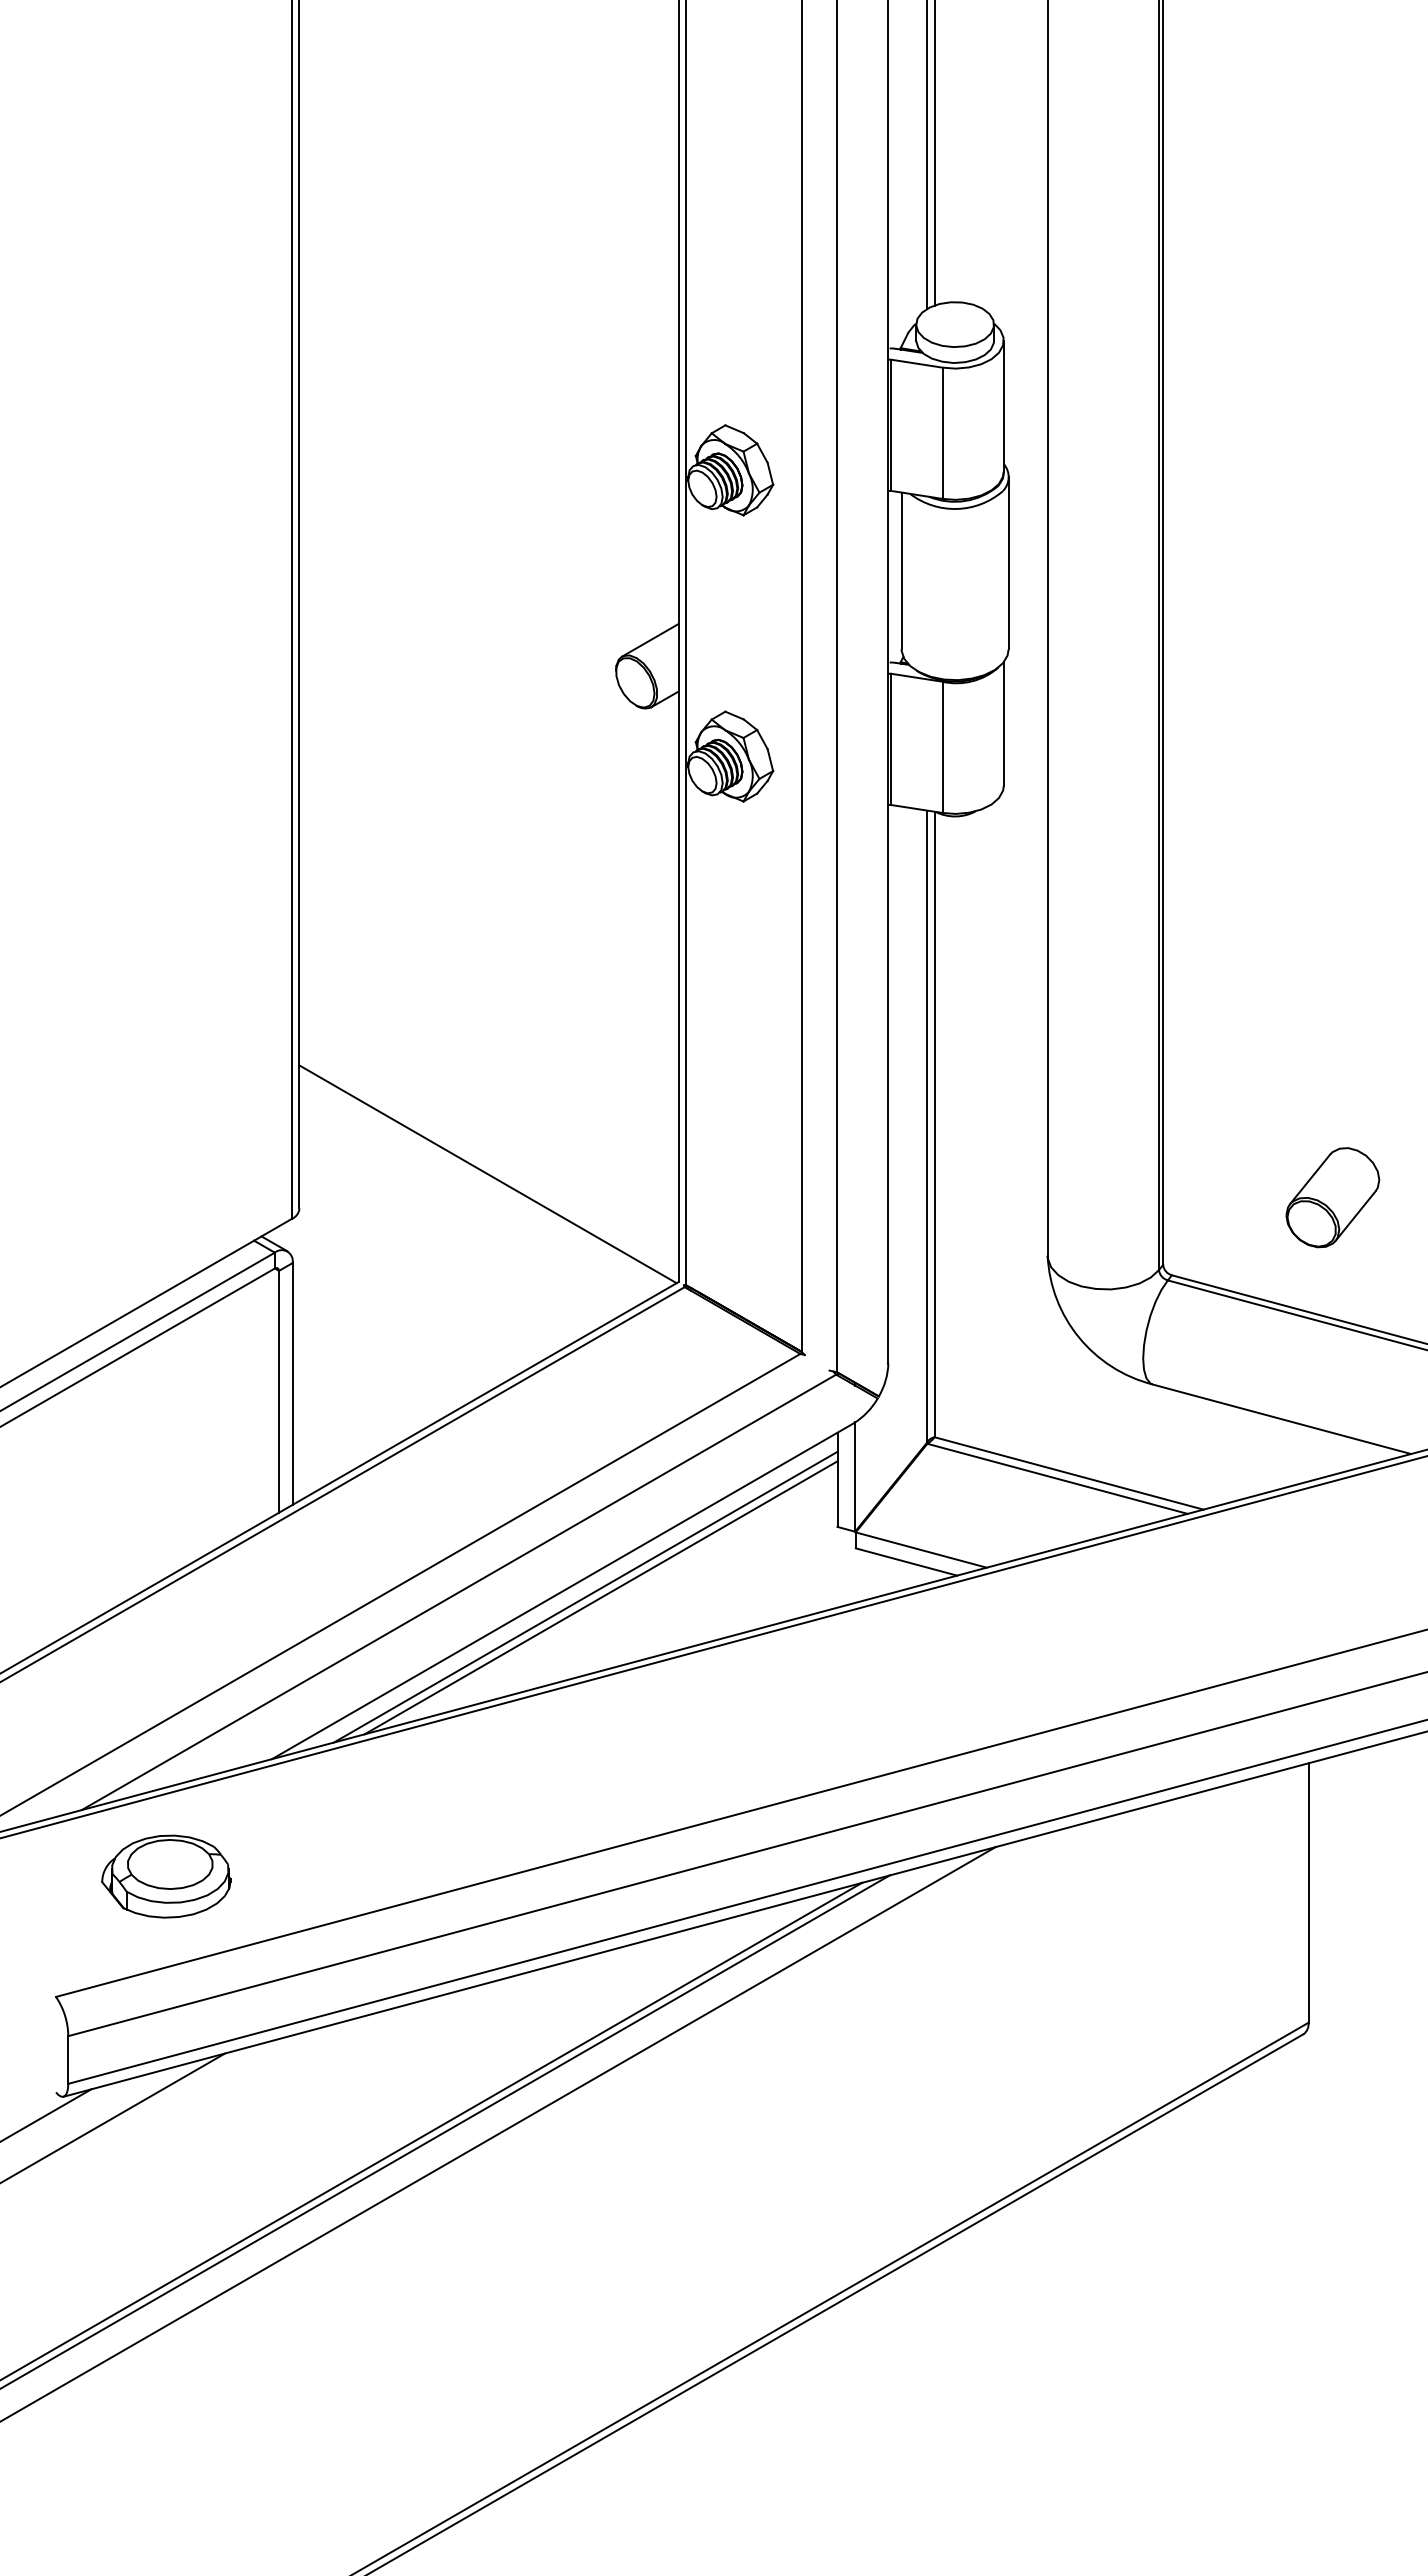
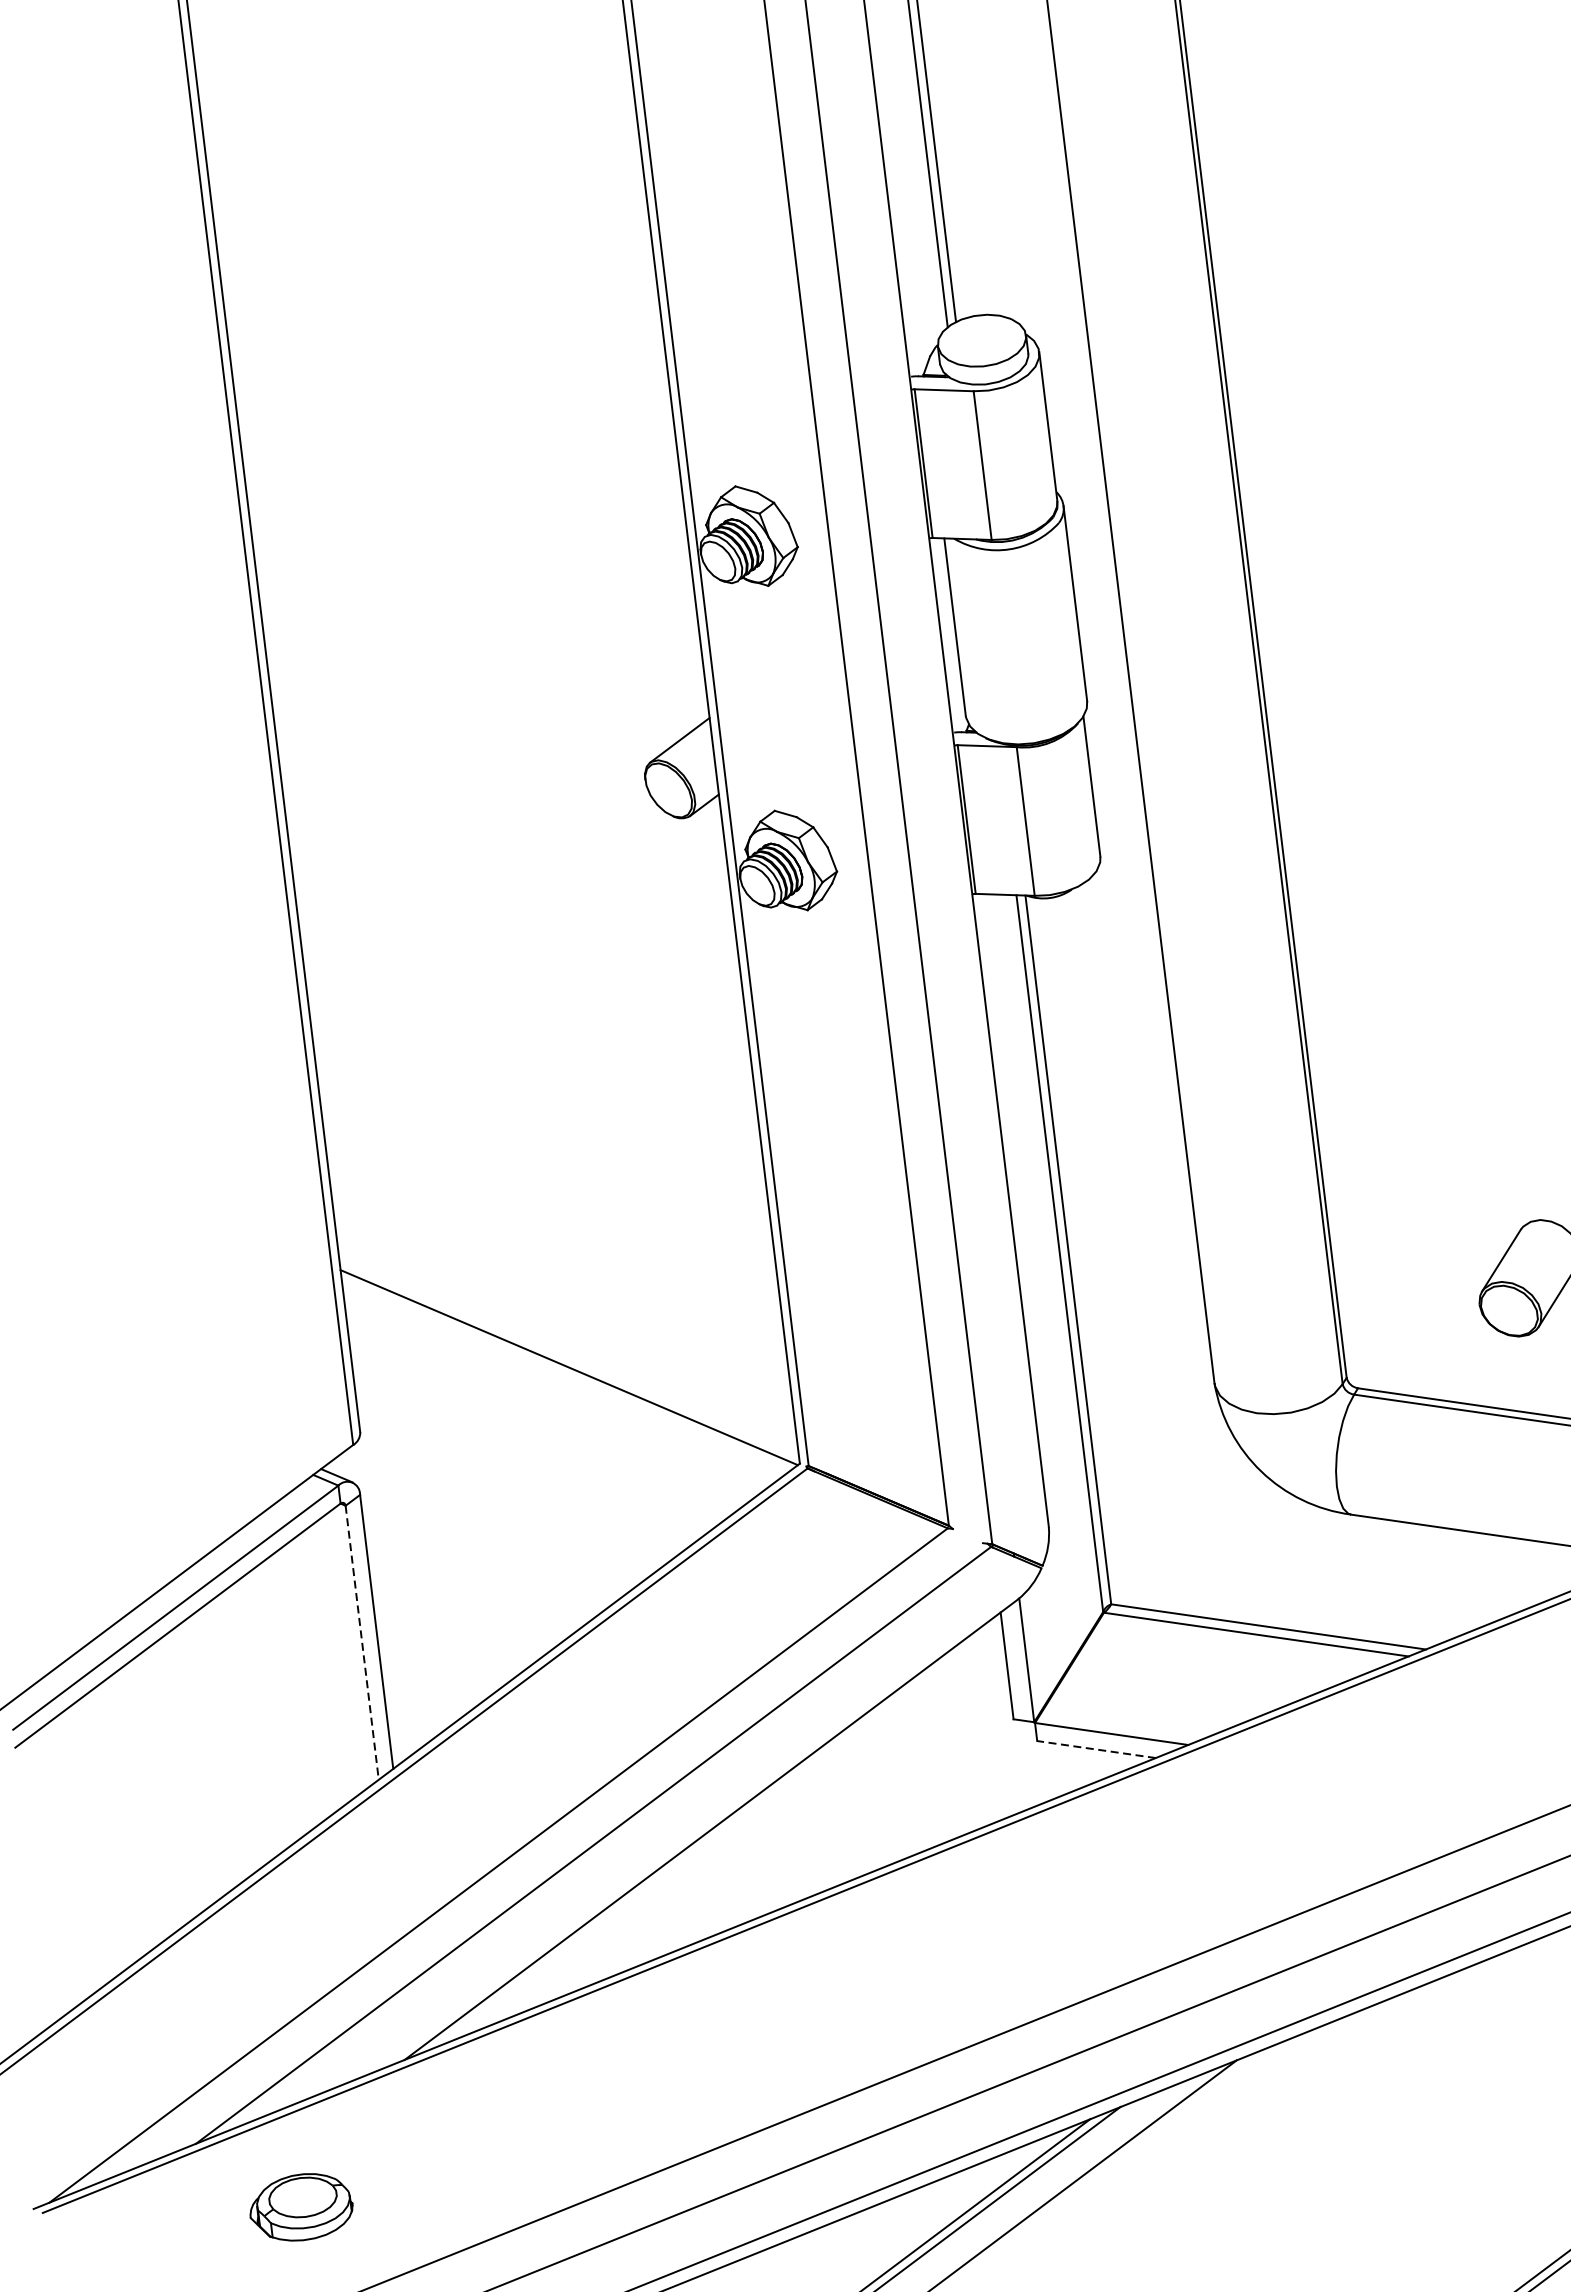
line: (279, 1391) -> (362, 1642), solid -> dashed
line: (906, 1562) -> (1096, 1750), solid -> dashed
line: (585, 1596) -> (737, 1832), removed
line: (600, 1597) -> (754, 1831), removed
part: (166, 1876) -> (301, 2207), size x0.7

